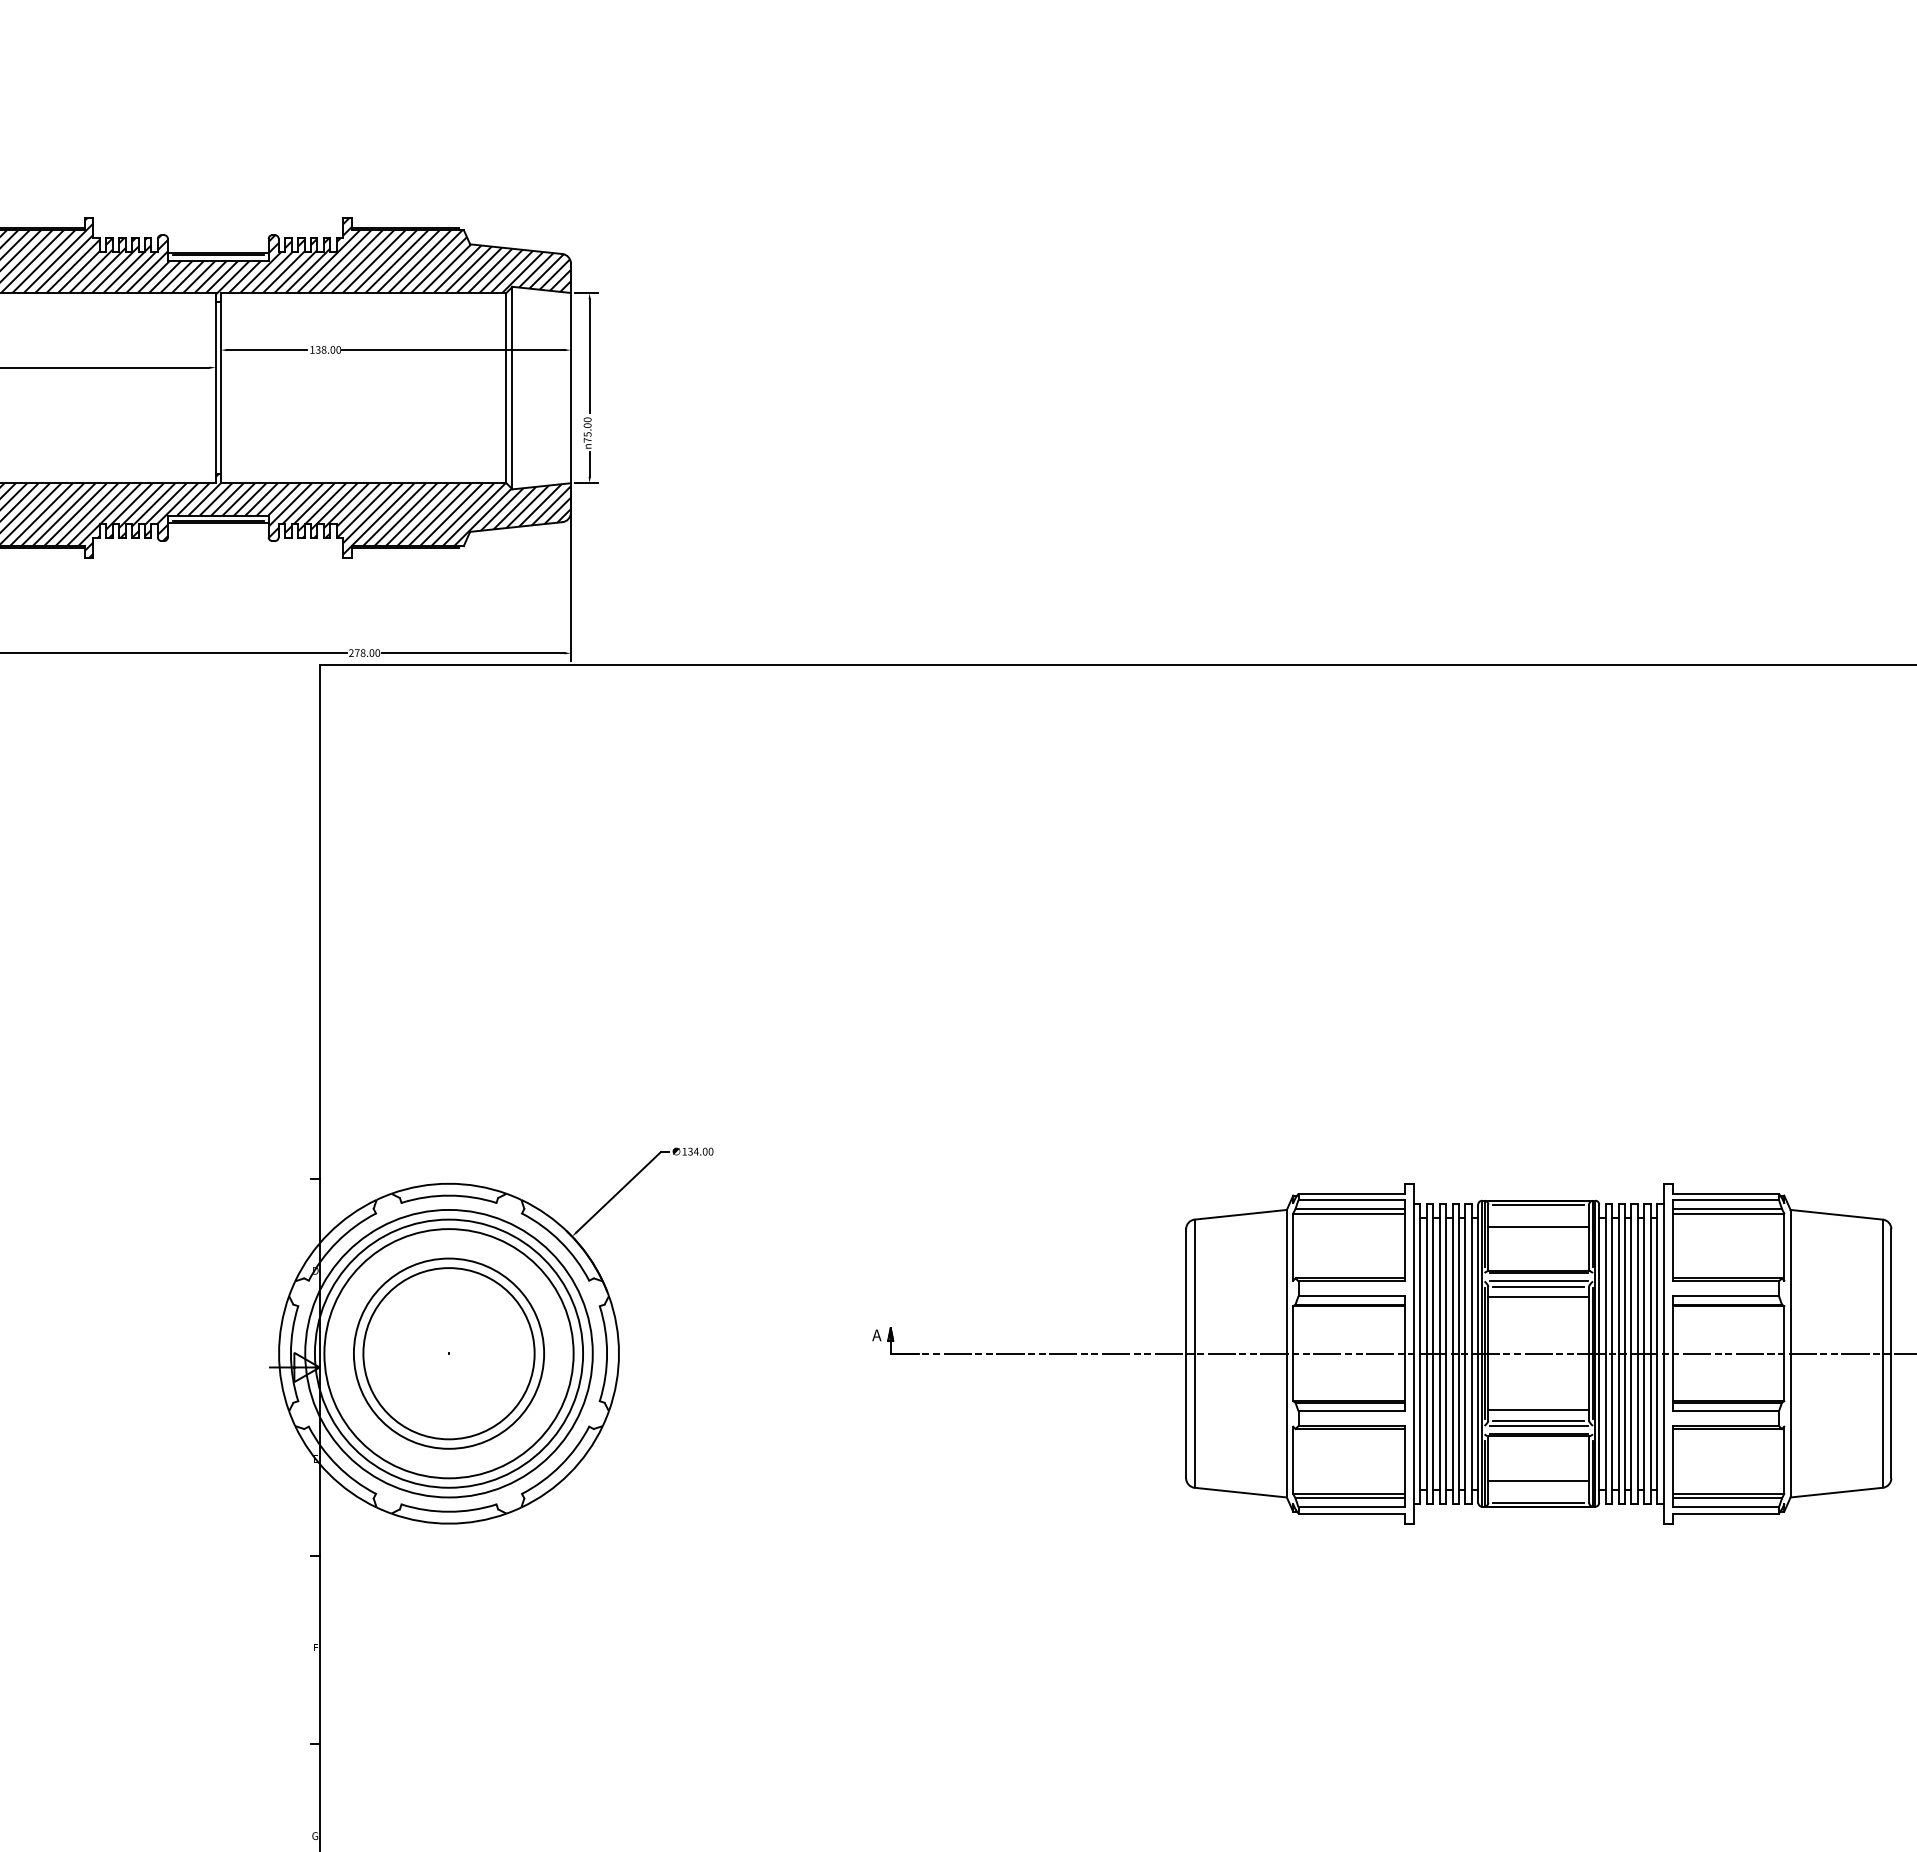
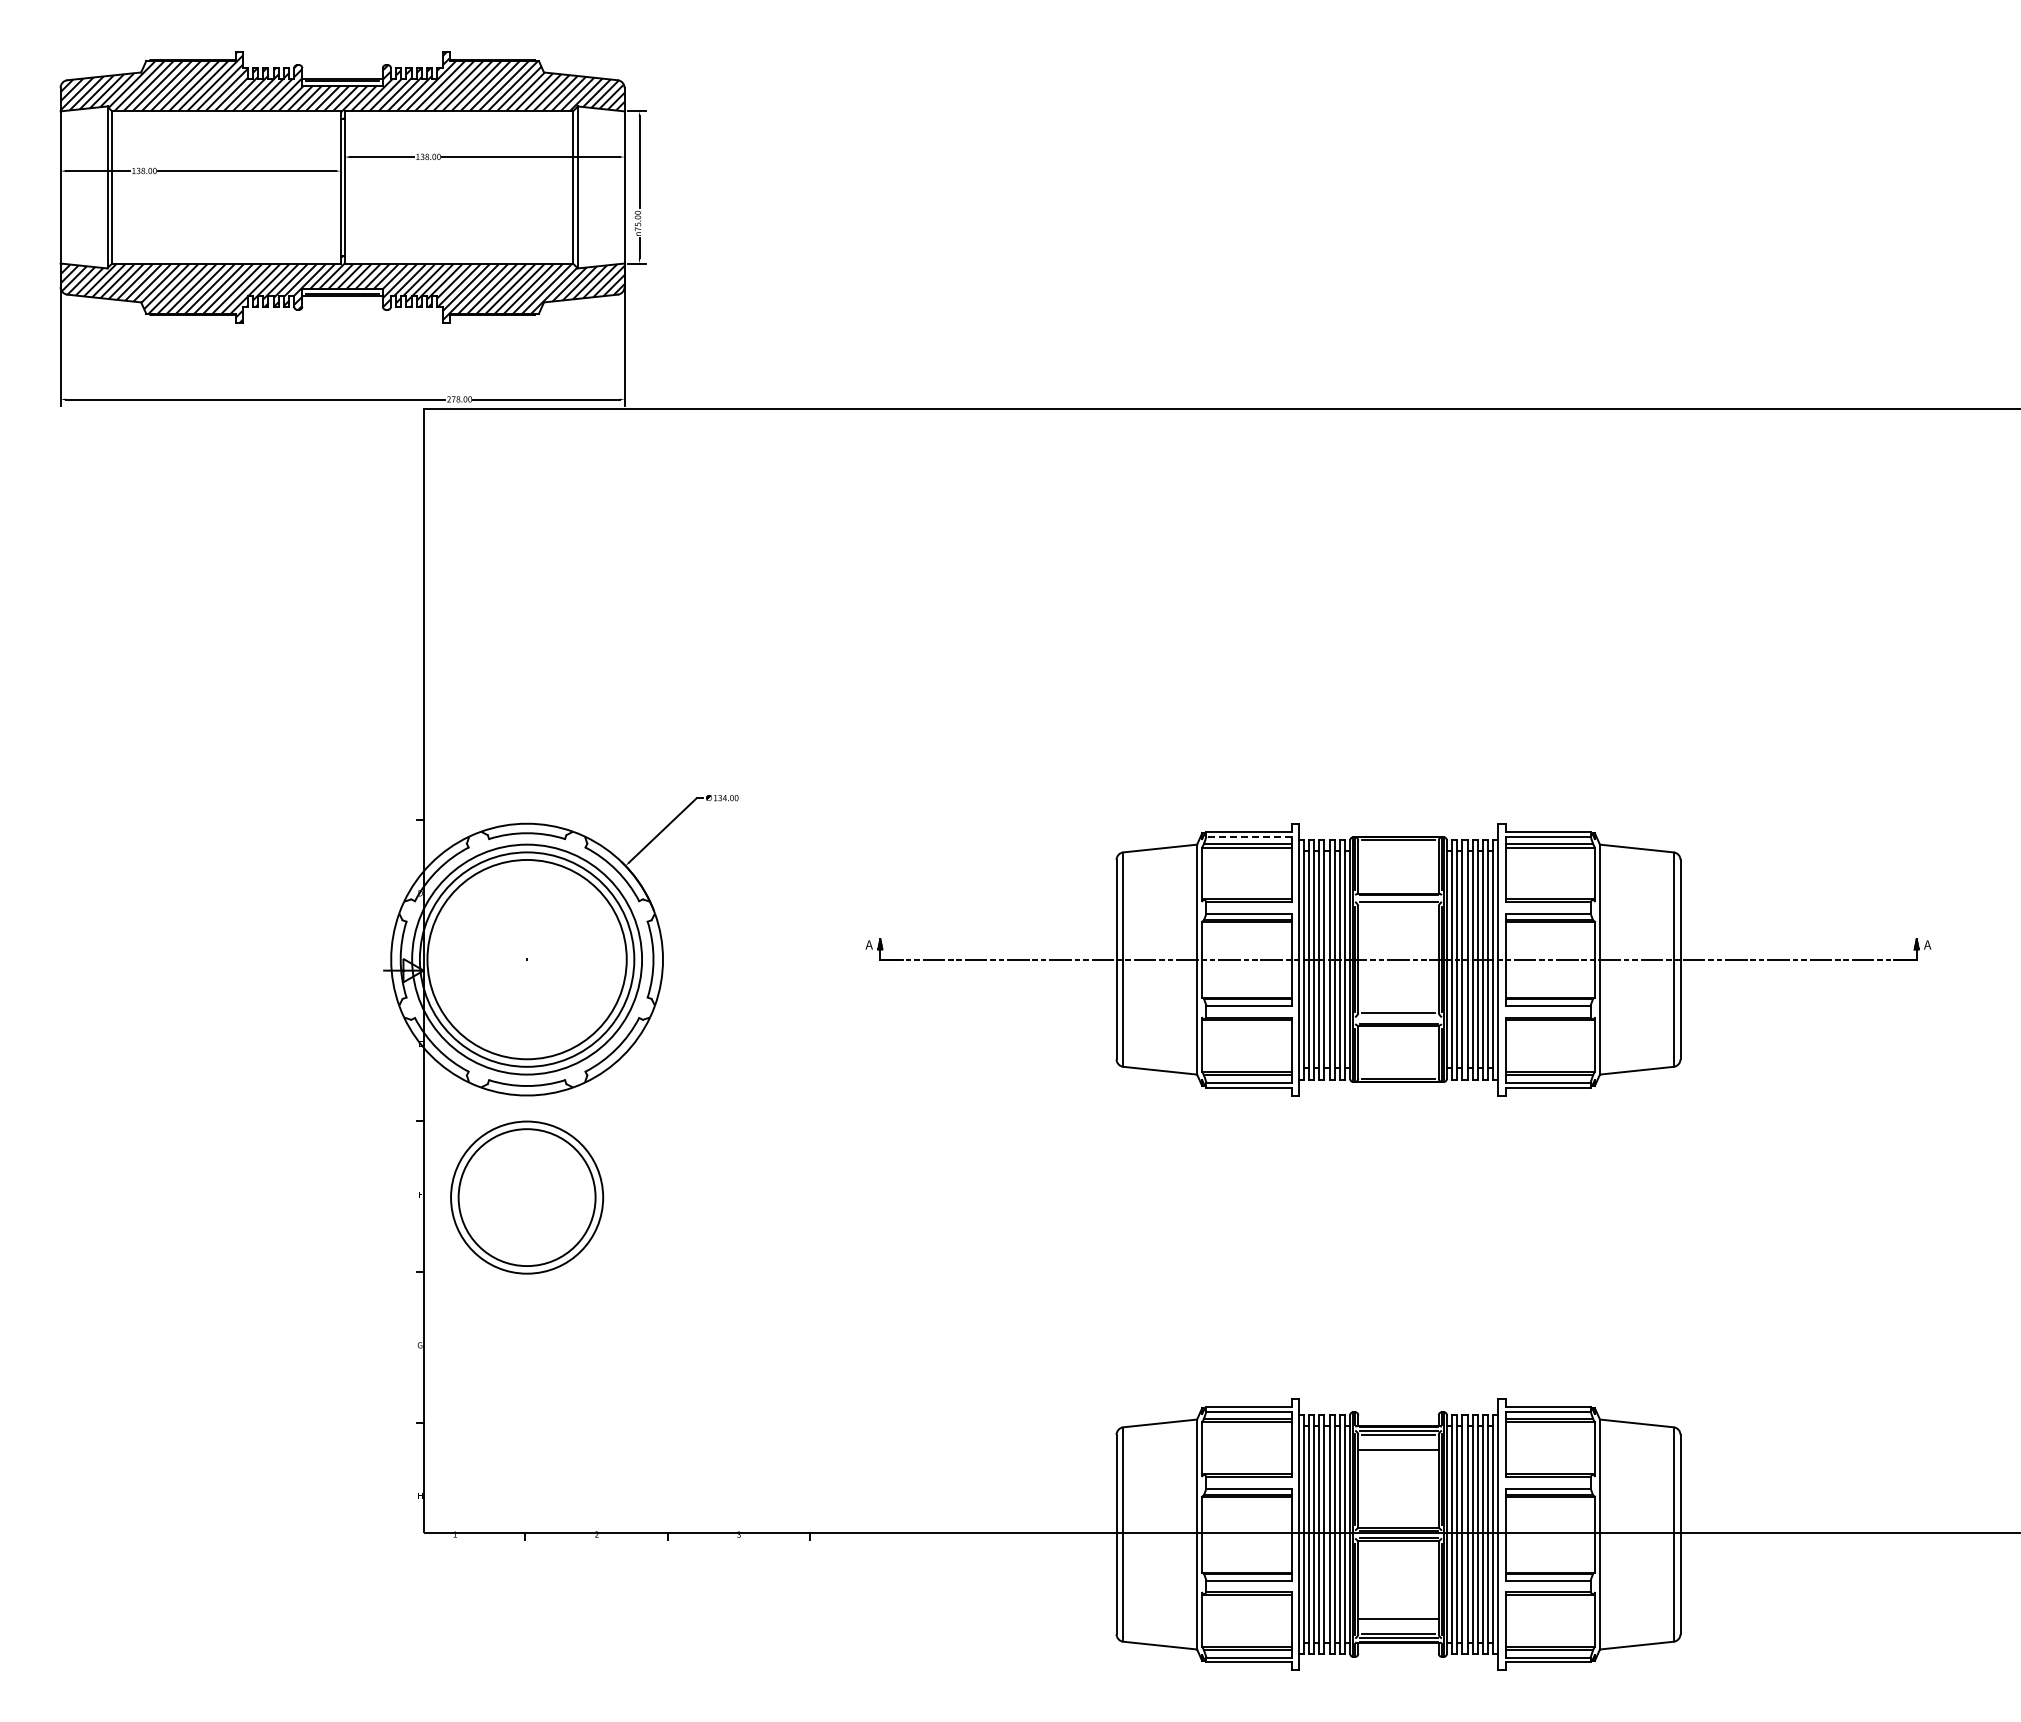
line: (1352, 1199) -> (1249, 836), solid -> dashed
line: (1538, 1225) -> (1398, 857), removed
line: (1538, 1286) -> (1398, 905), removed
line: (1538, 1297) -> (1398, 914), removed
part: (449, 1353) -> (527, 1197), moved
line: (1538, 1409) -> (1398, 1004), removed
line: (1538, 1426) -> (1398, 1017), removed
line: (1538, 1481) -> (1398, 1061), removed

